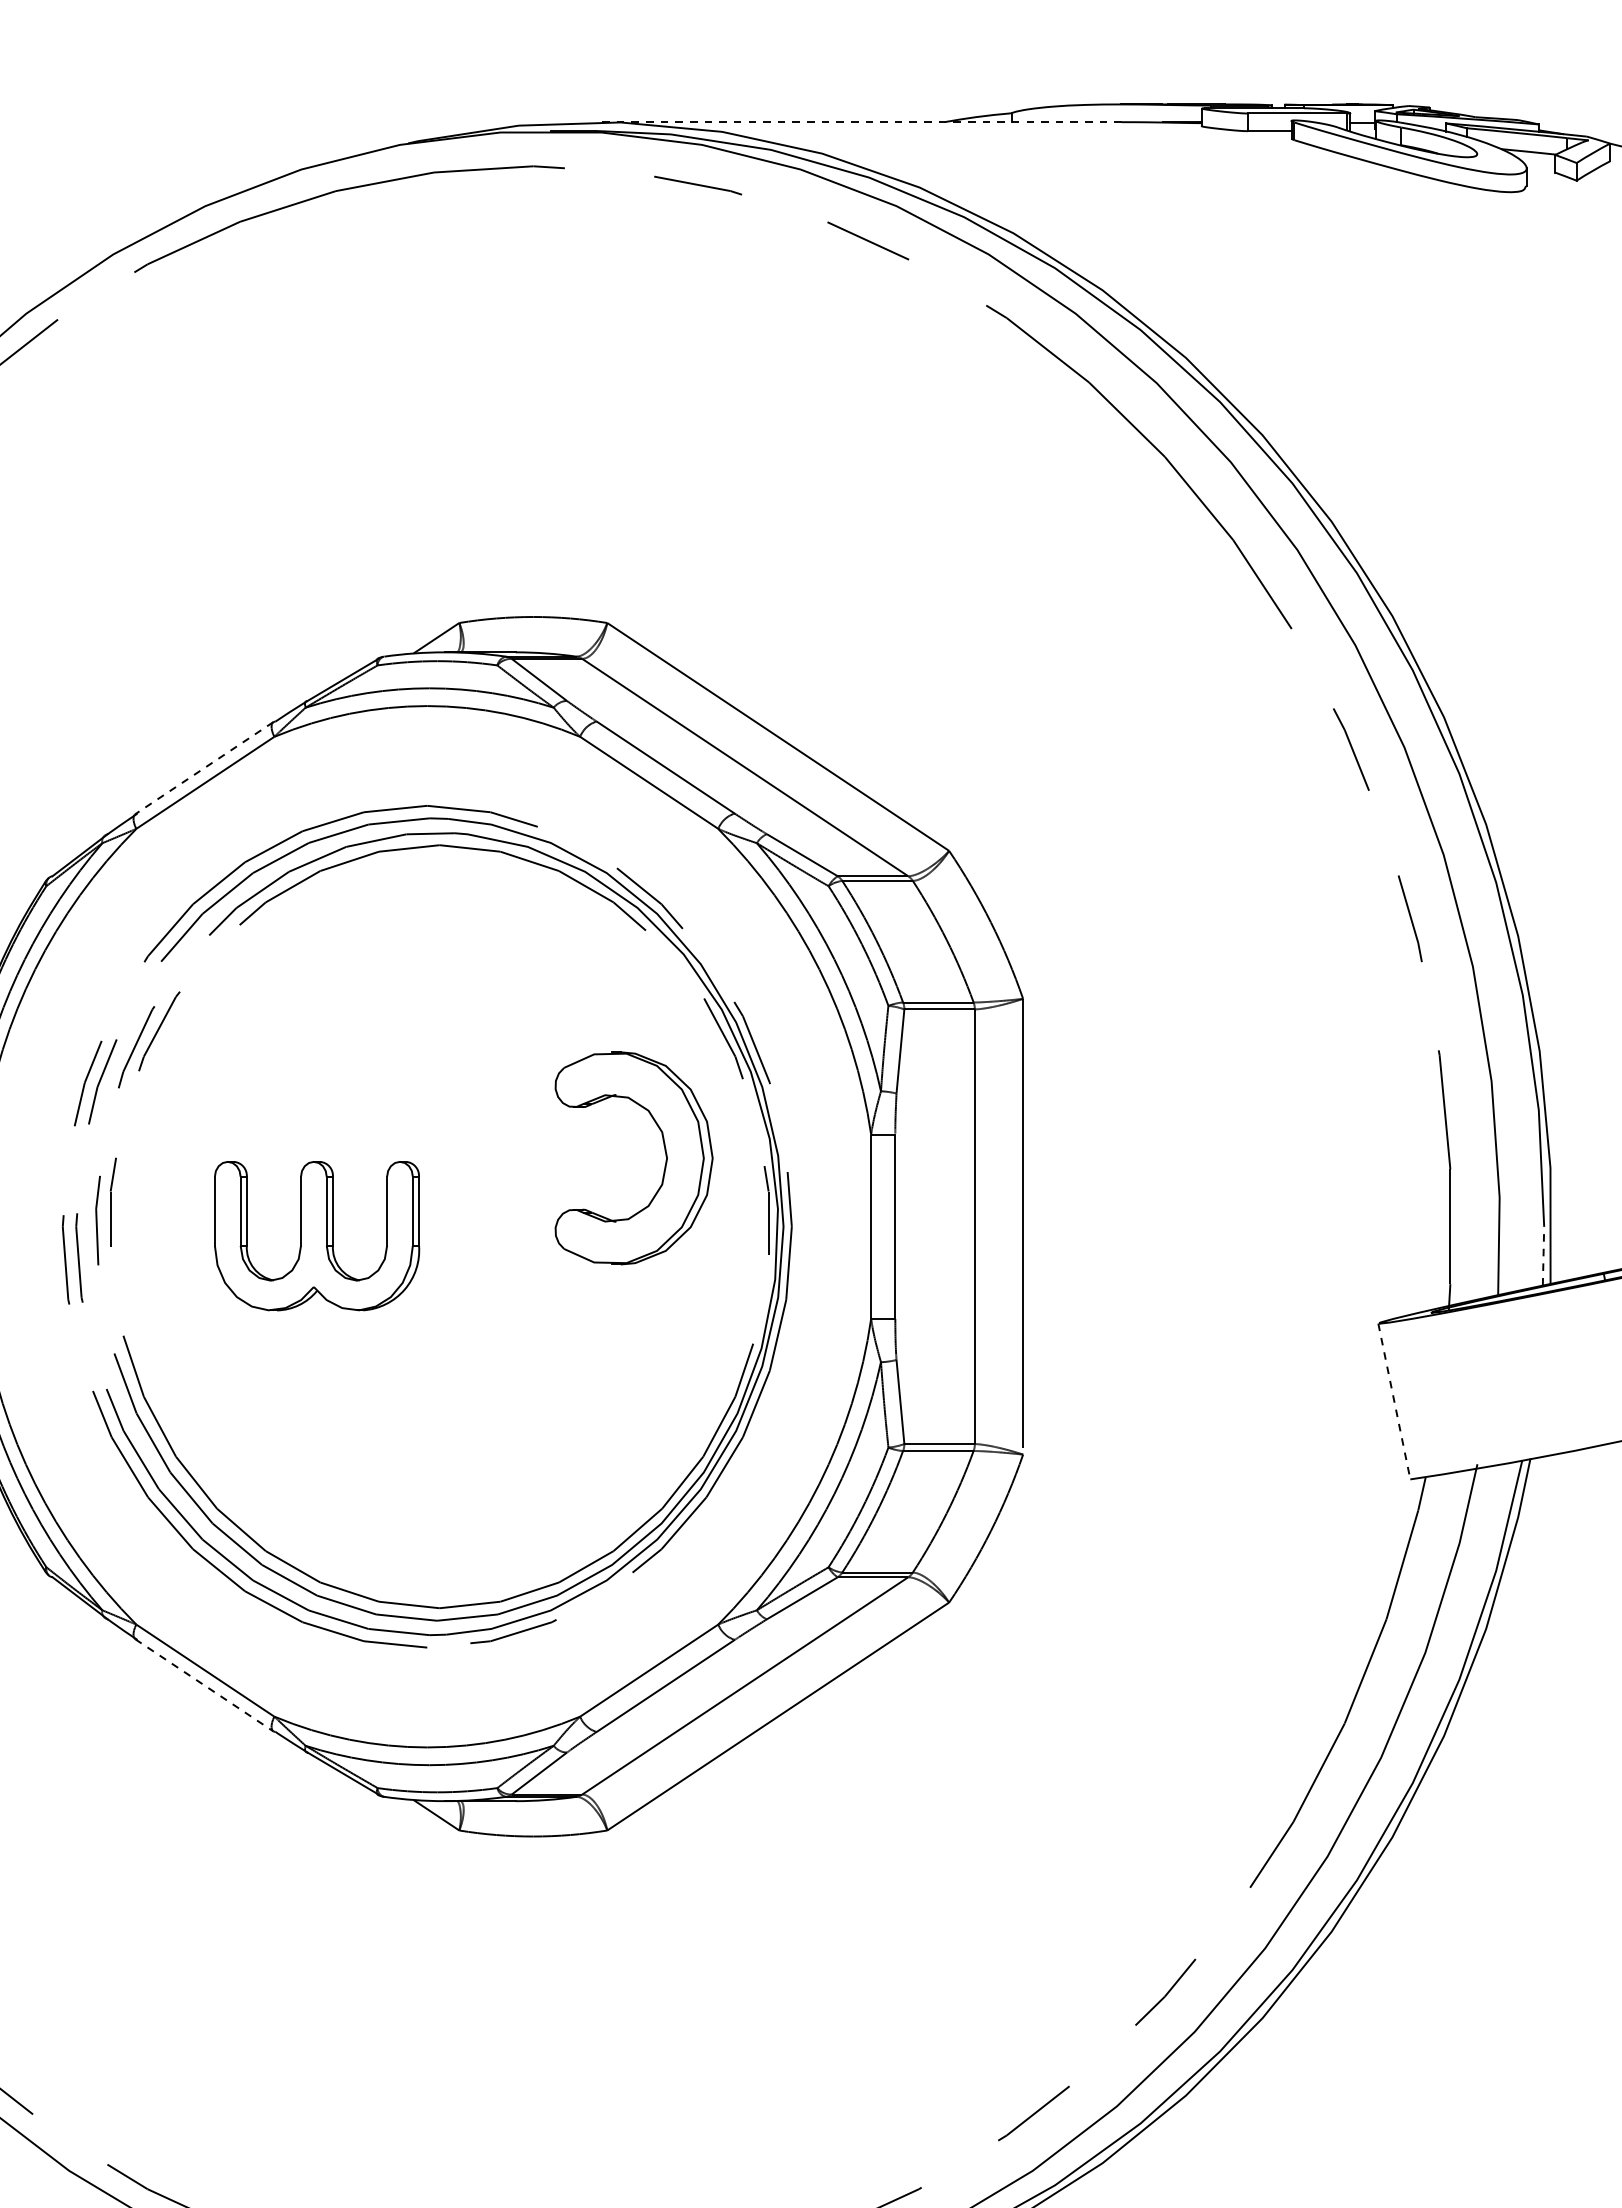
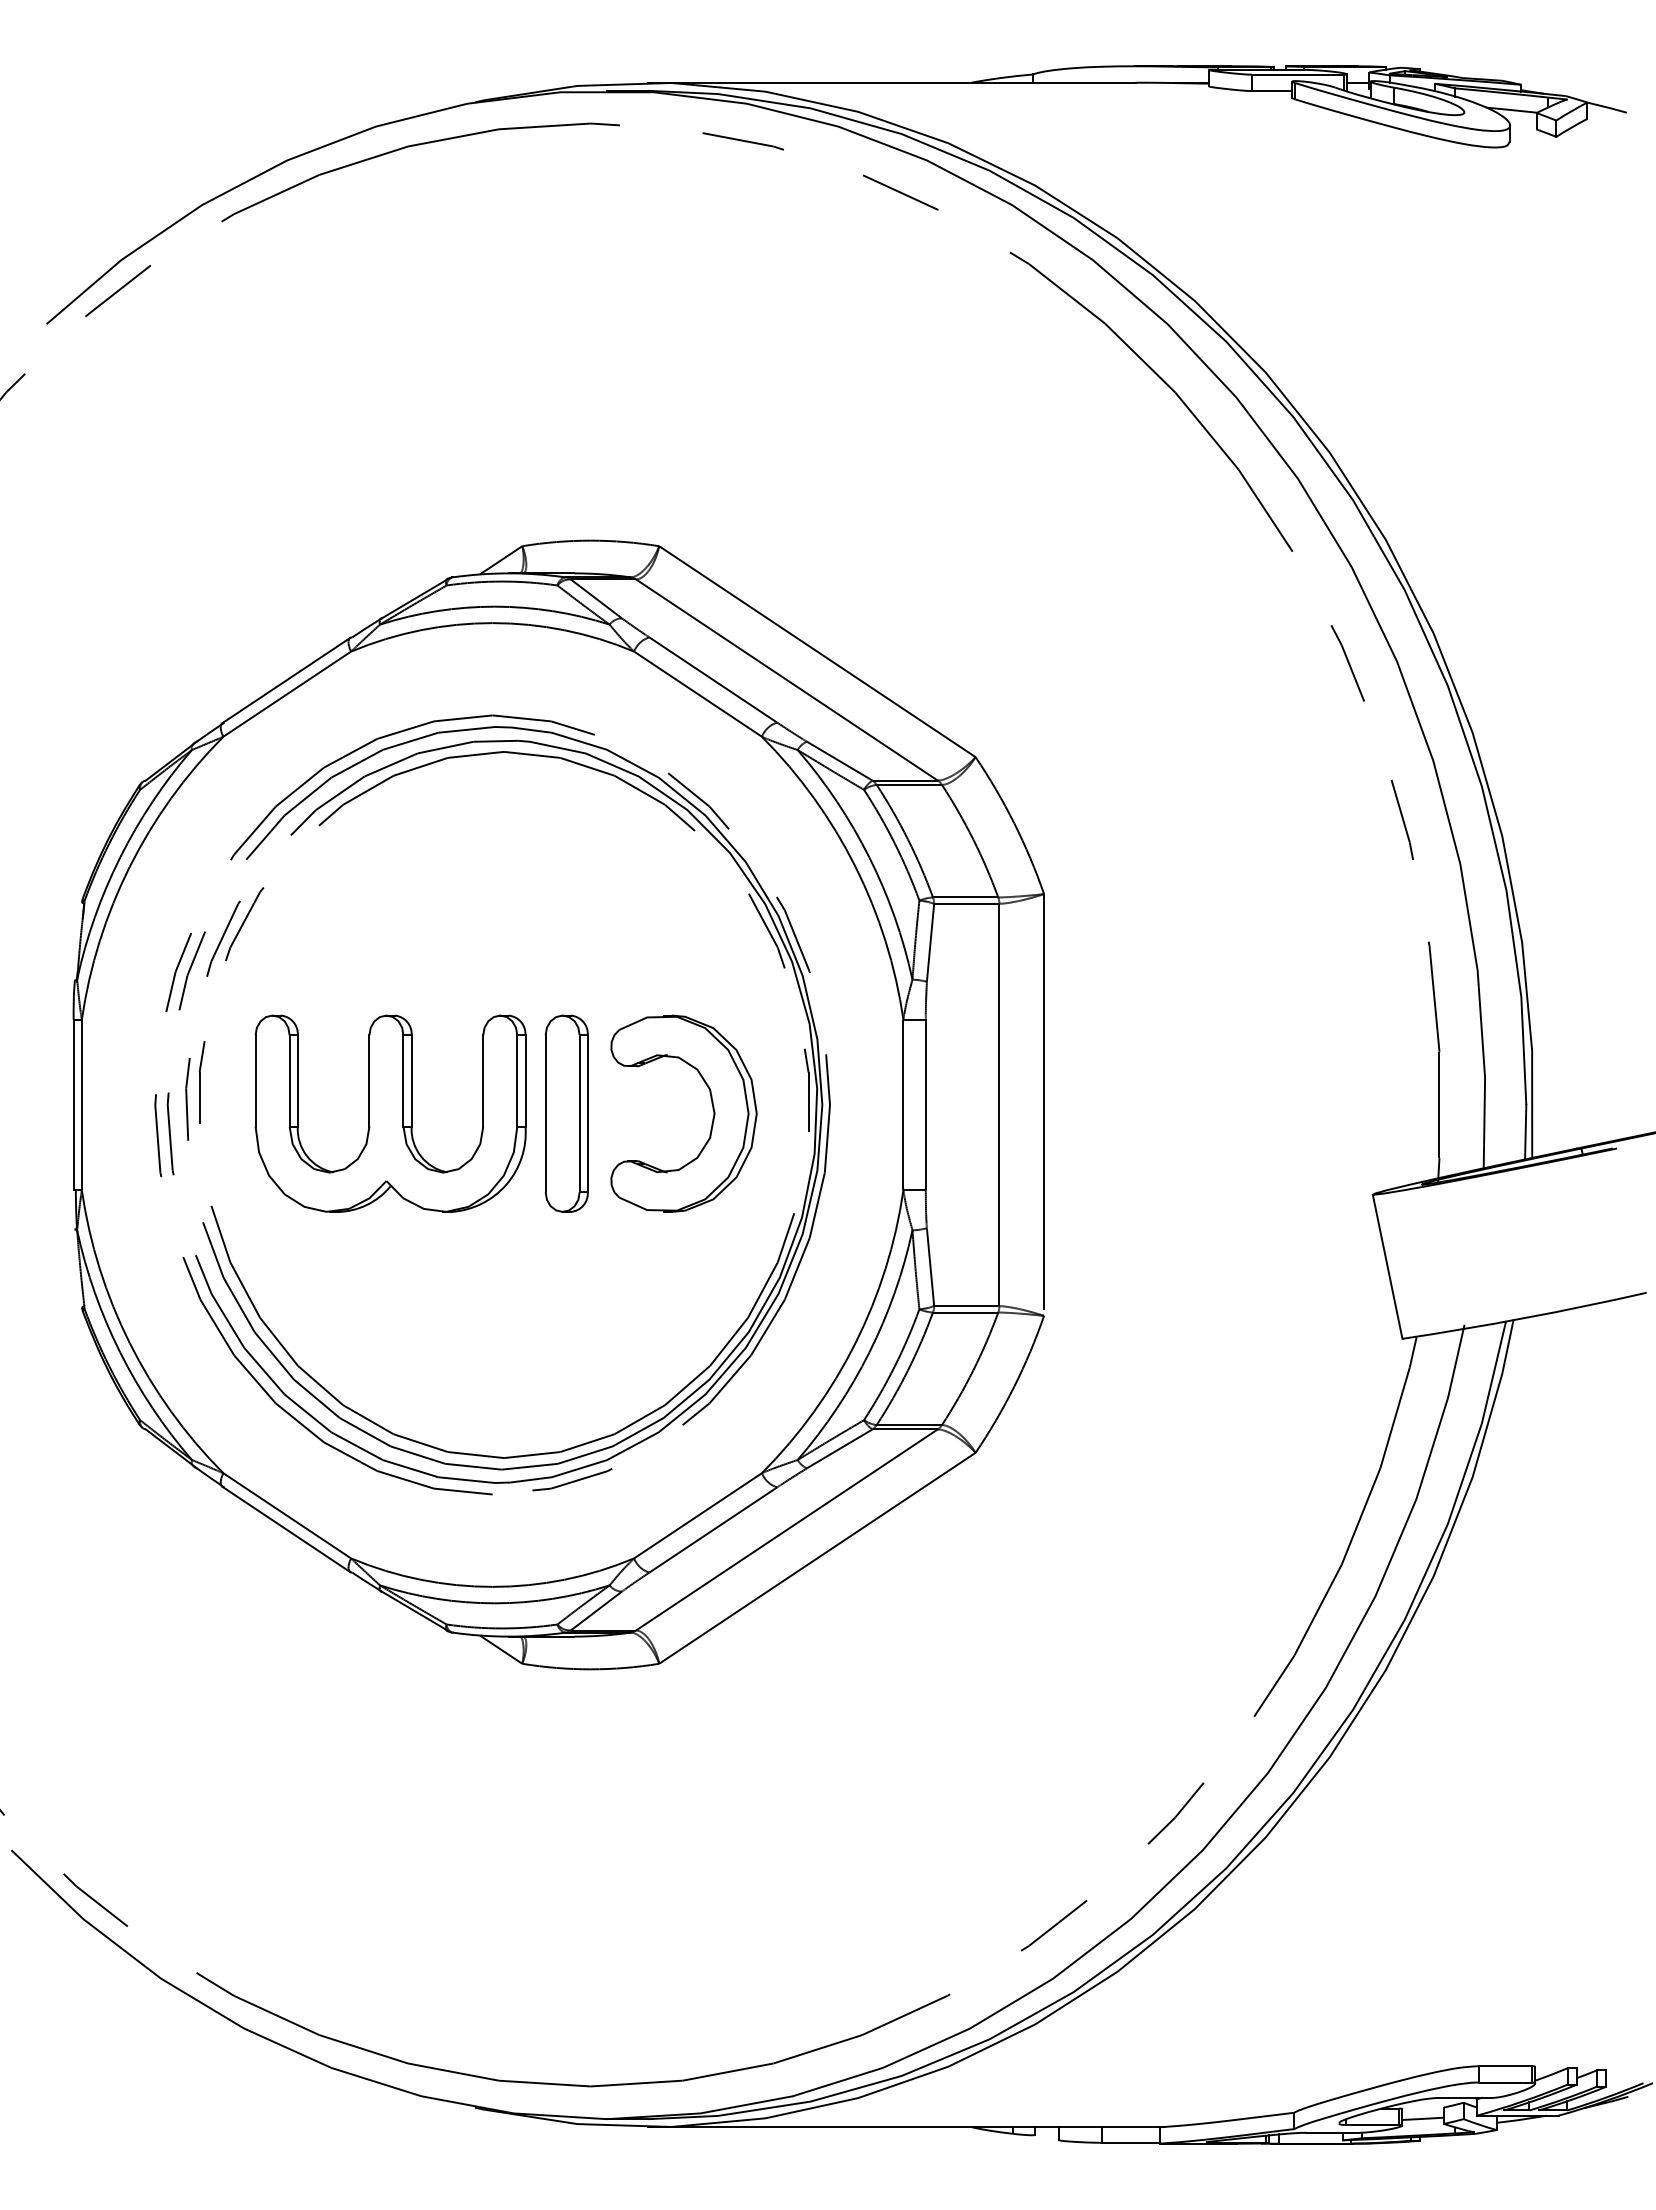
line: (858, 121) -> (891, 82), dashed -> solid
line: (204, 768) -> (286, 680), dashed -> solid
part: (664, 1153) -> (712, 1109), moved
part: (316, 1235) -> (390, 1113), size x1.43
part: (507, 1235) -> (566, 1113), added
line: (1543, 1255) -> (1525, 1131), dashed -> solid
line: (1394, 1401) -> (1387, 1266), dashed -> solid
line: (204, 1685) -> (286, 1529), dashed -> solid

